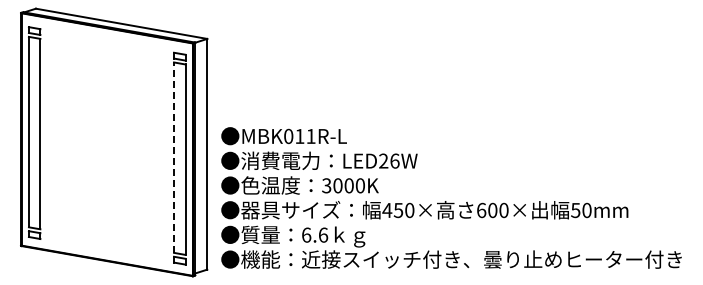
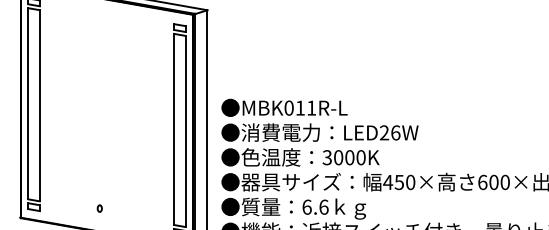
line: (174, 157) -> (174, 129), dashed -> solid
part: (100, 236) -> (100, 208), added

